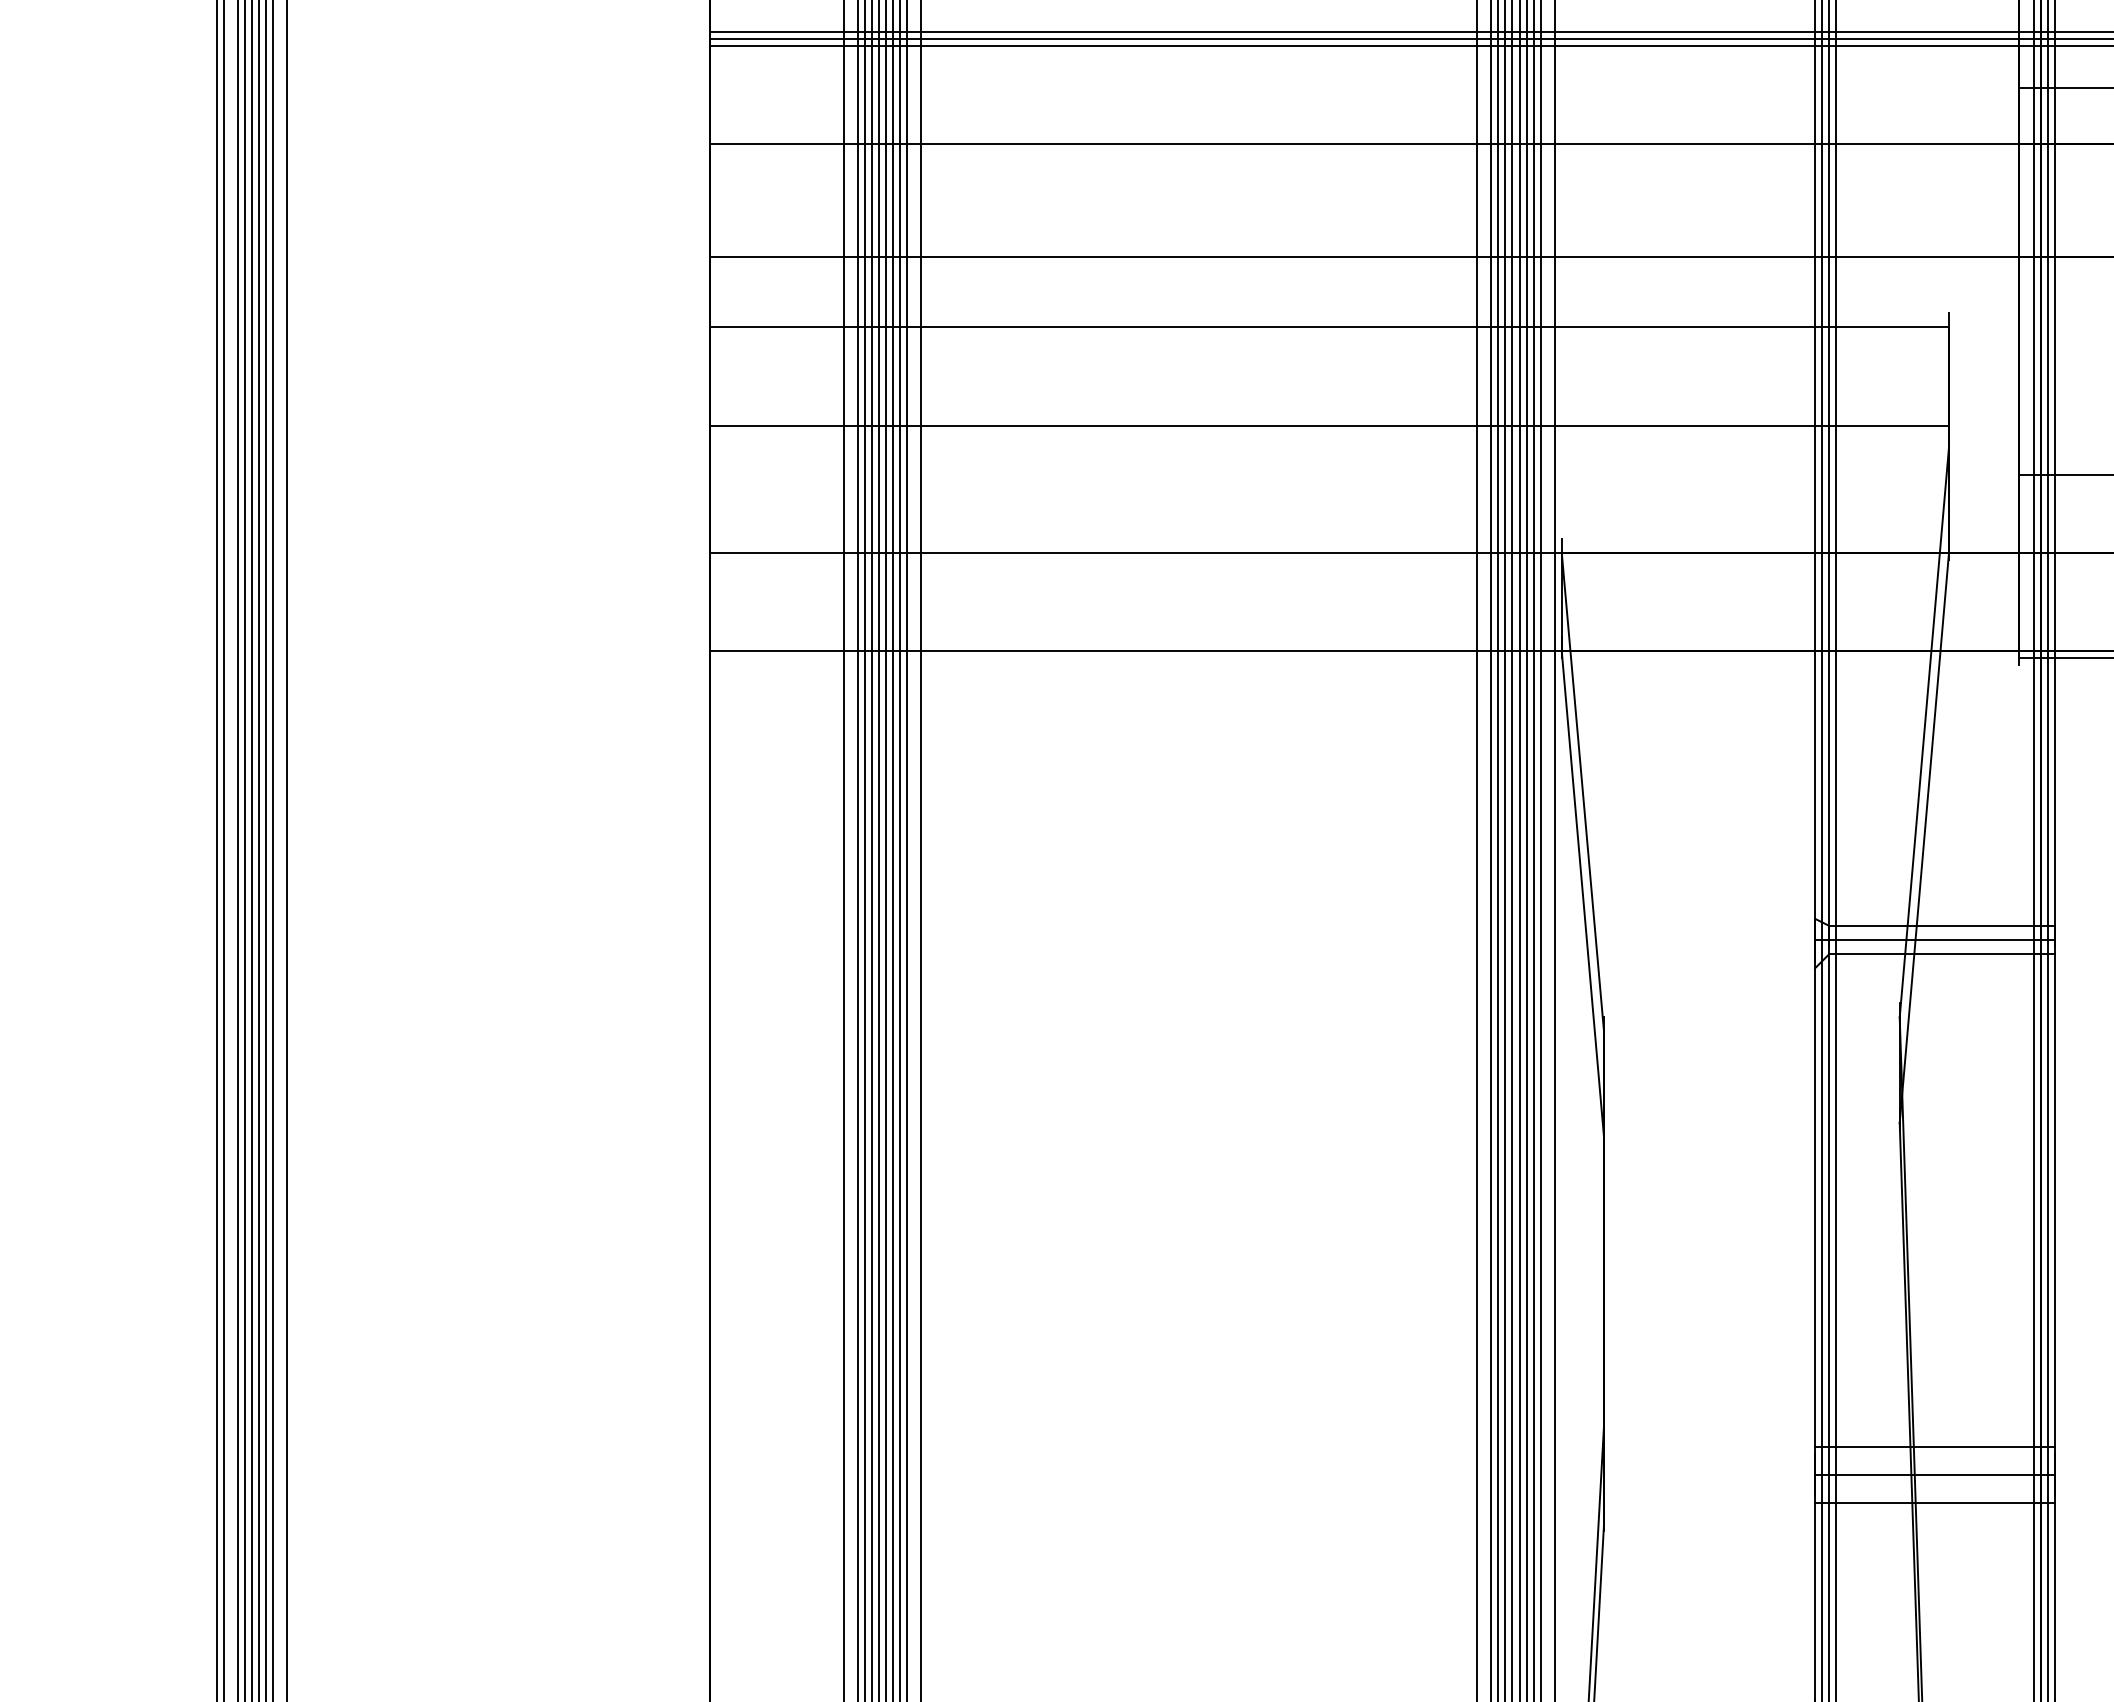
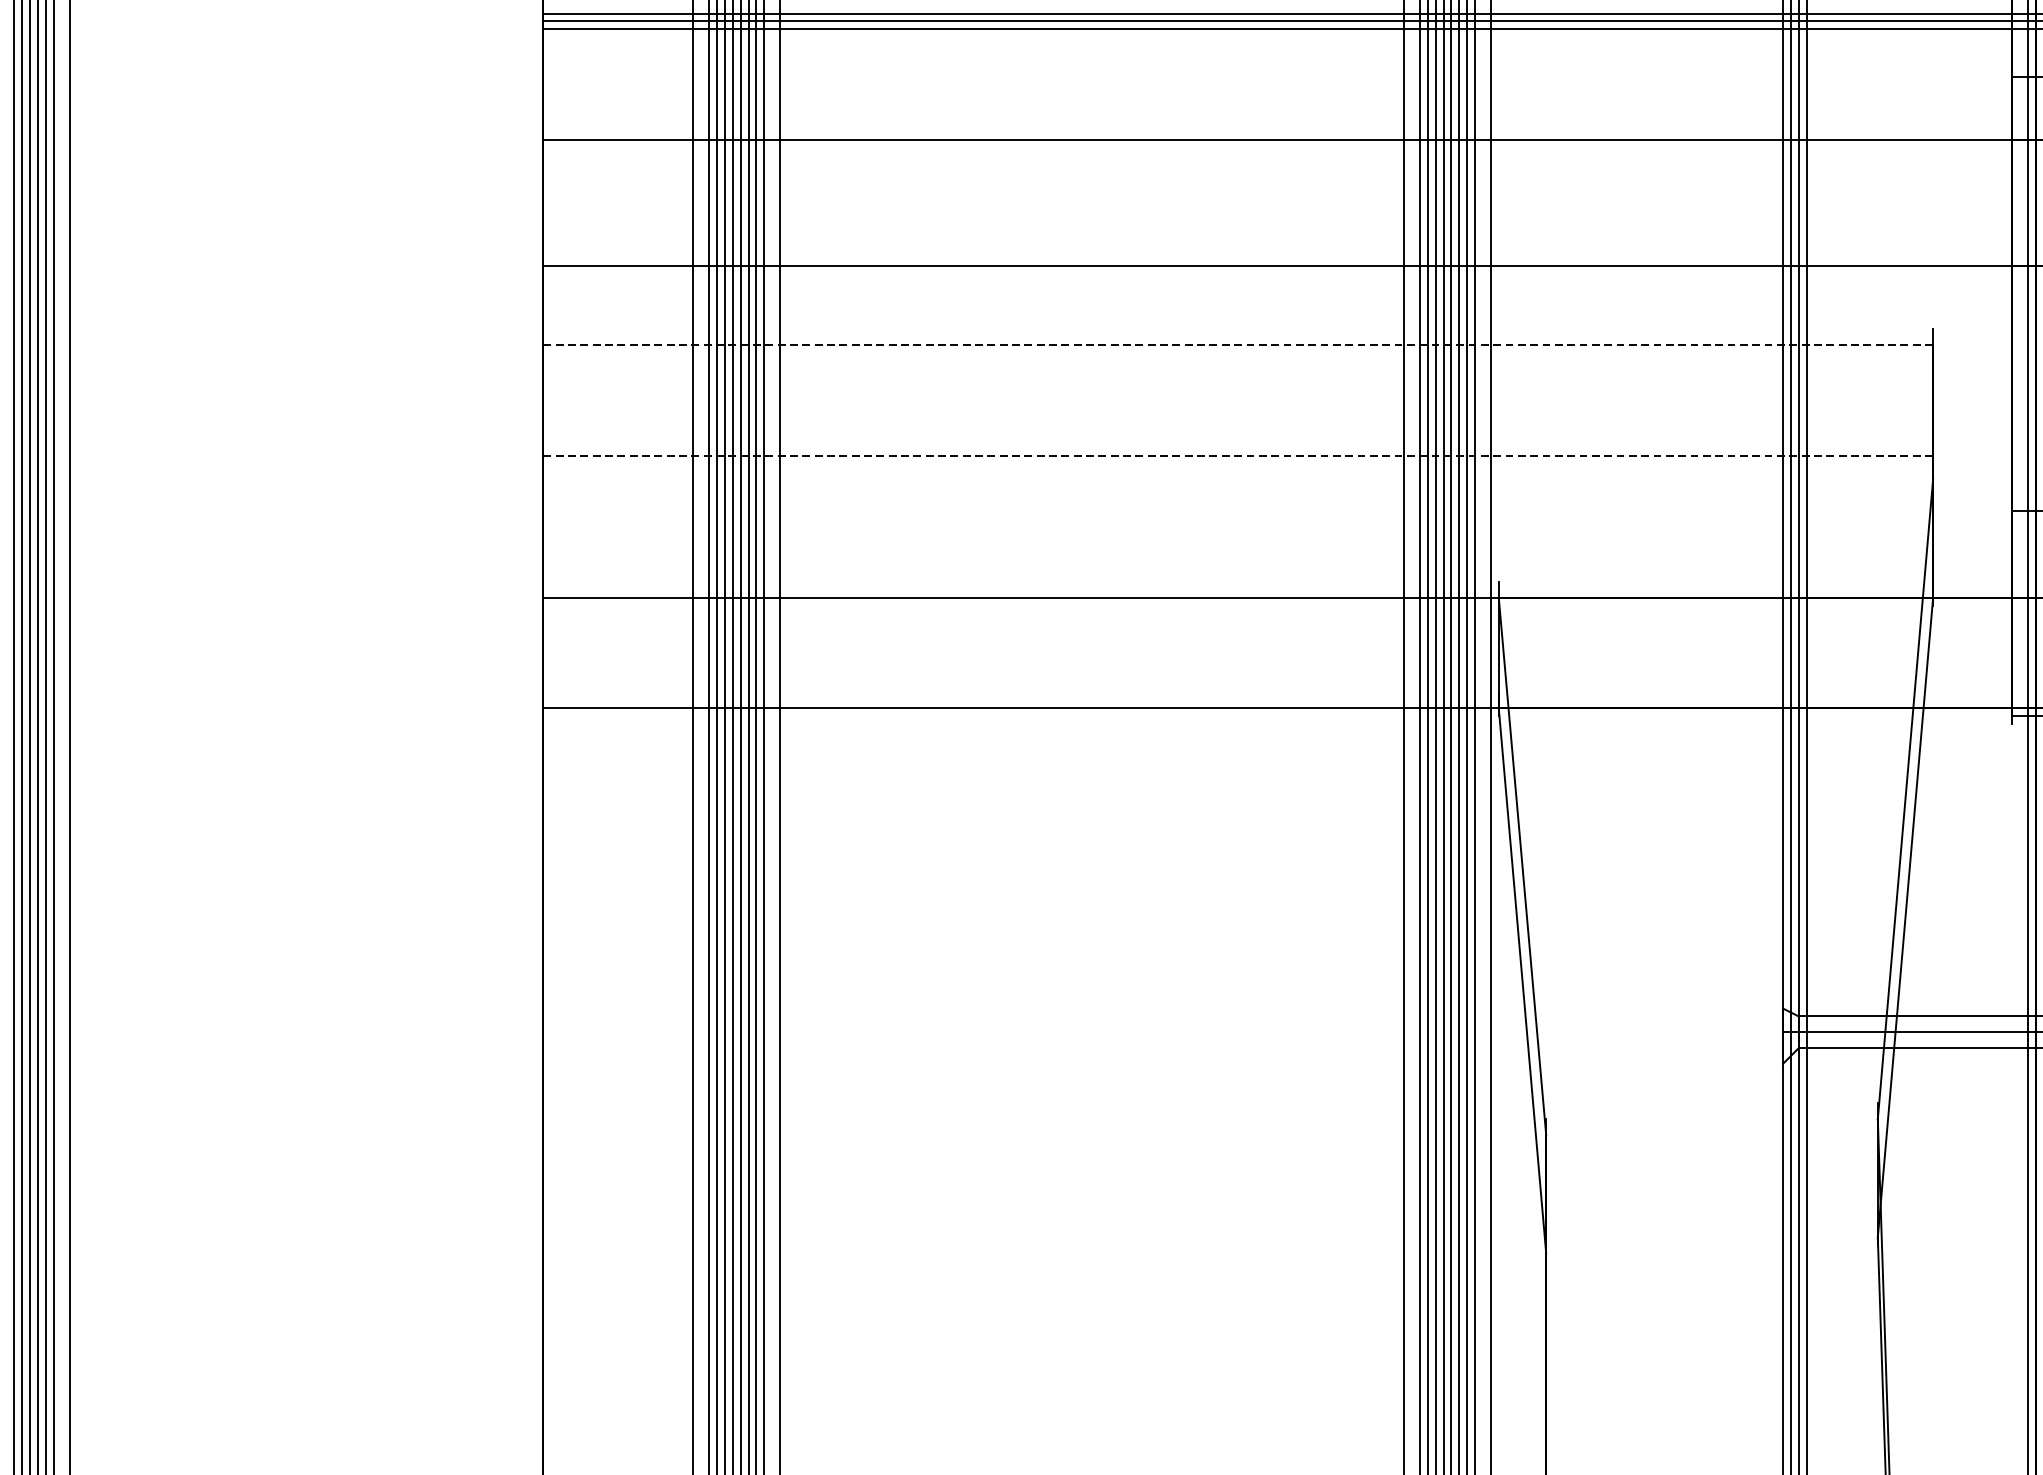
line: (1329, 327) -> (1238, 345), solid -> dashed
line: (1329, 426) -> (1238, 456), solid -> dashed

